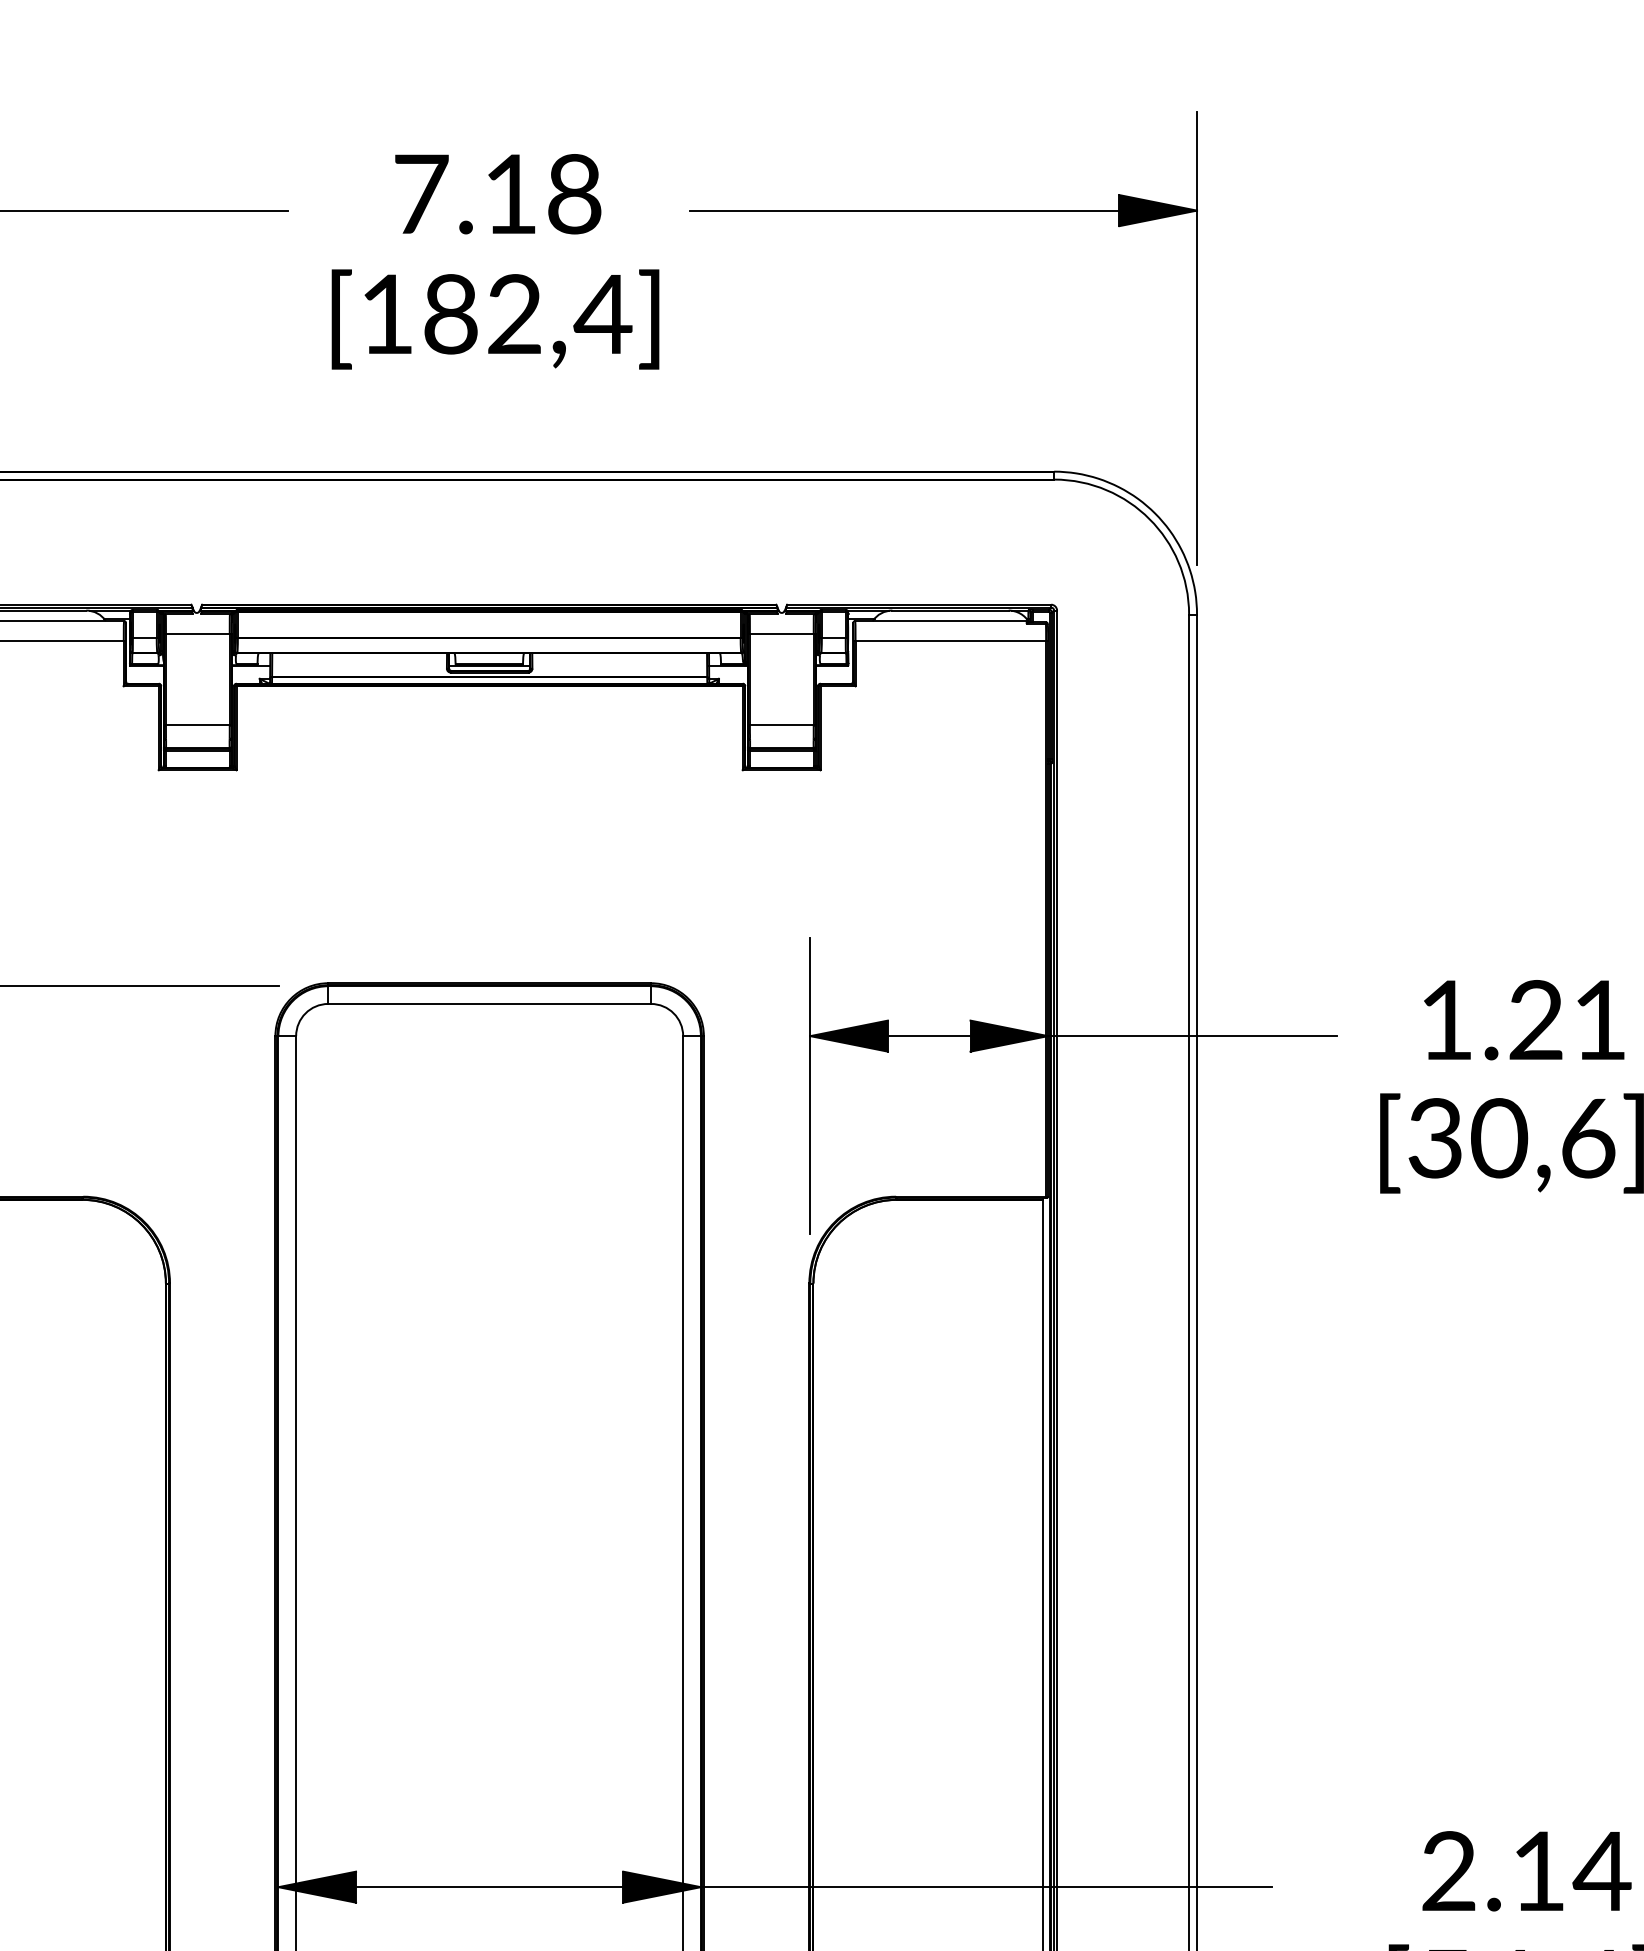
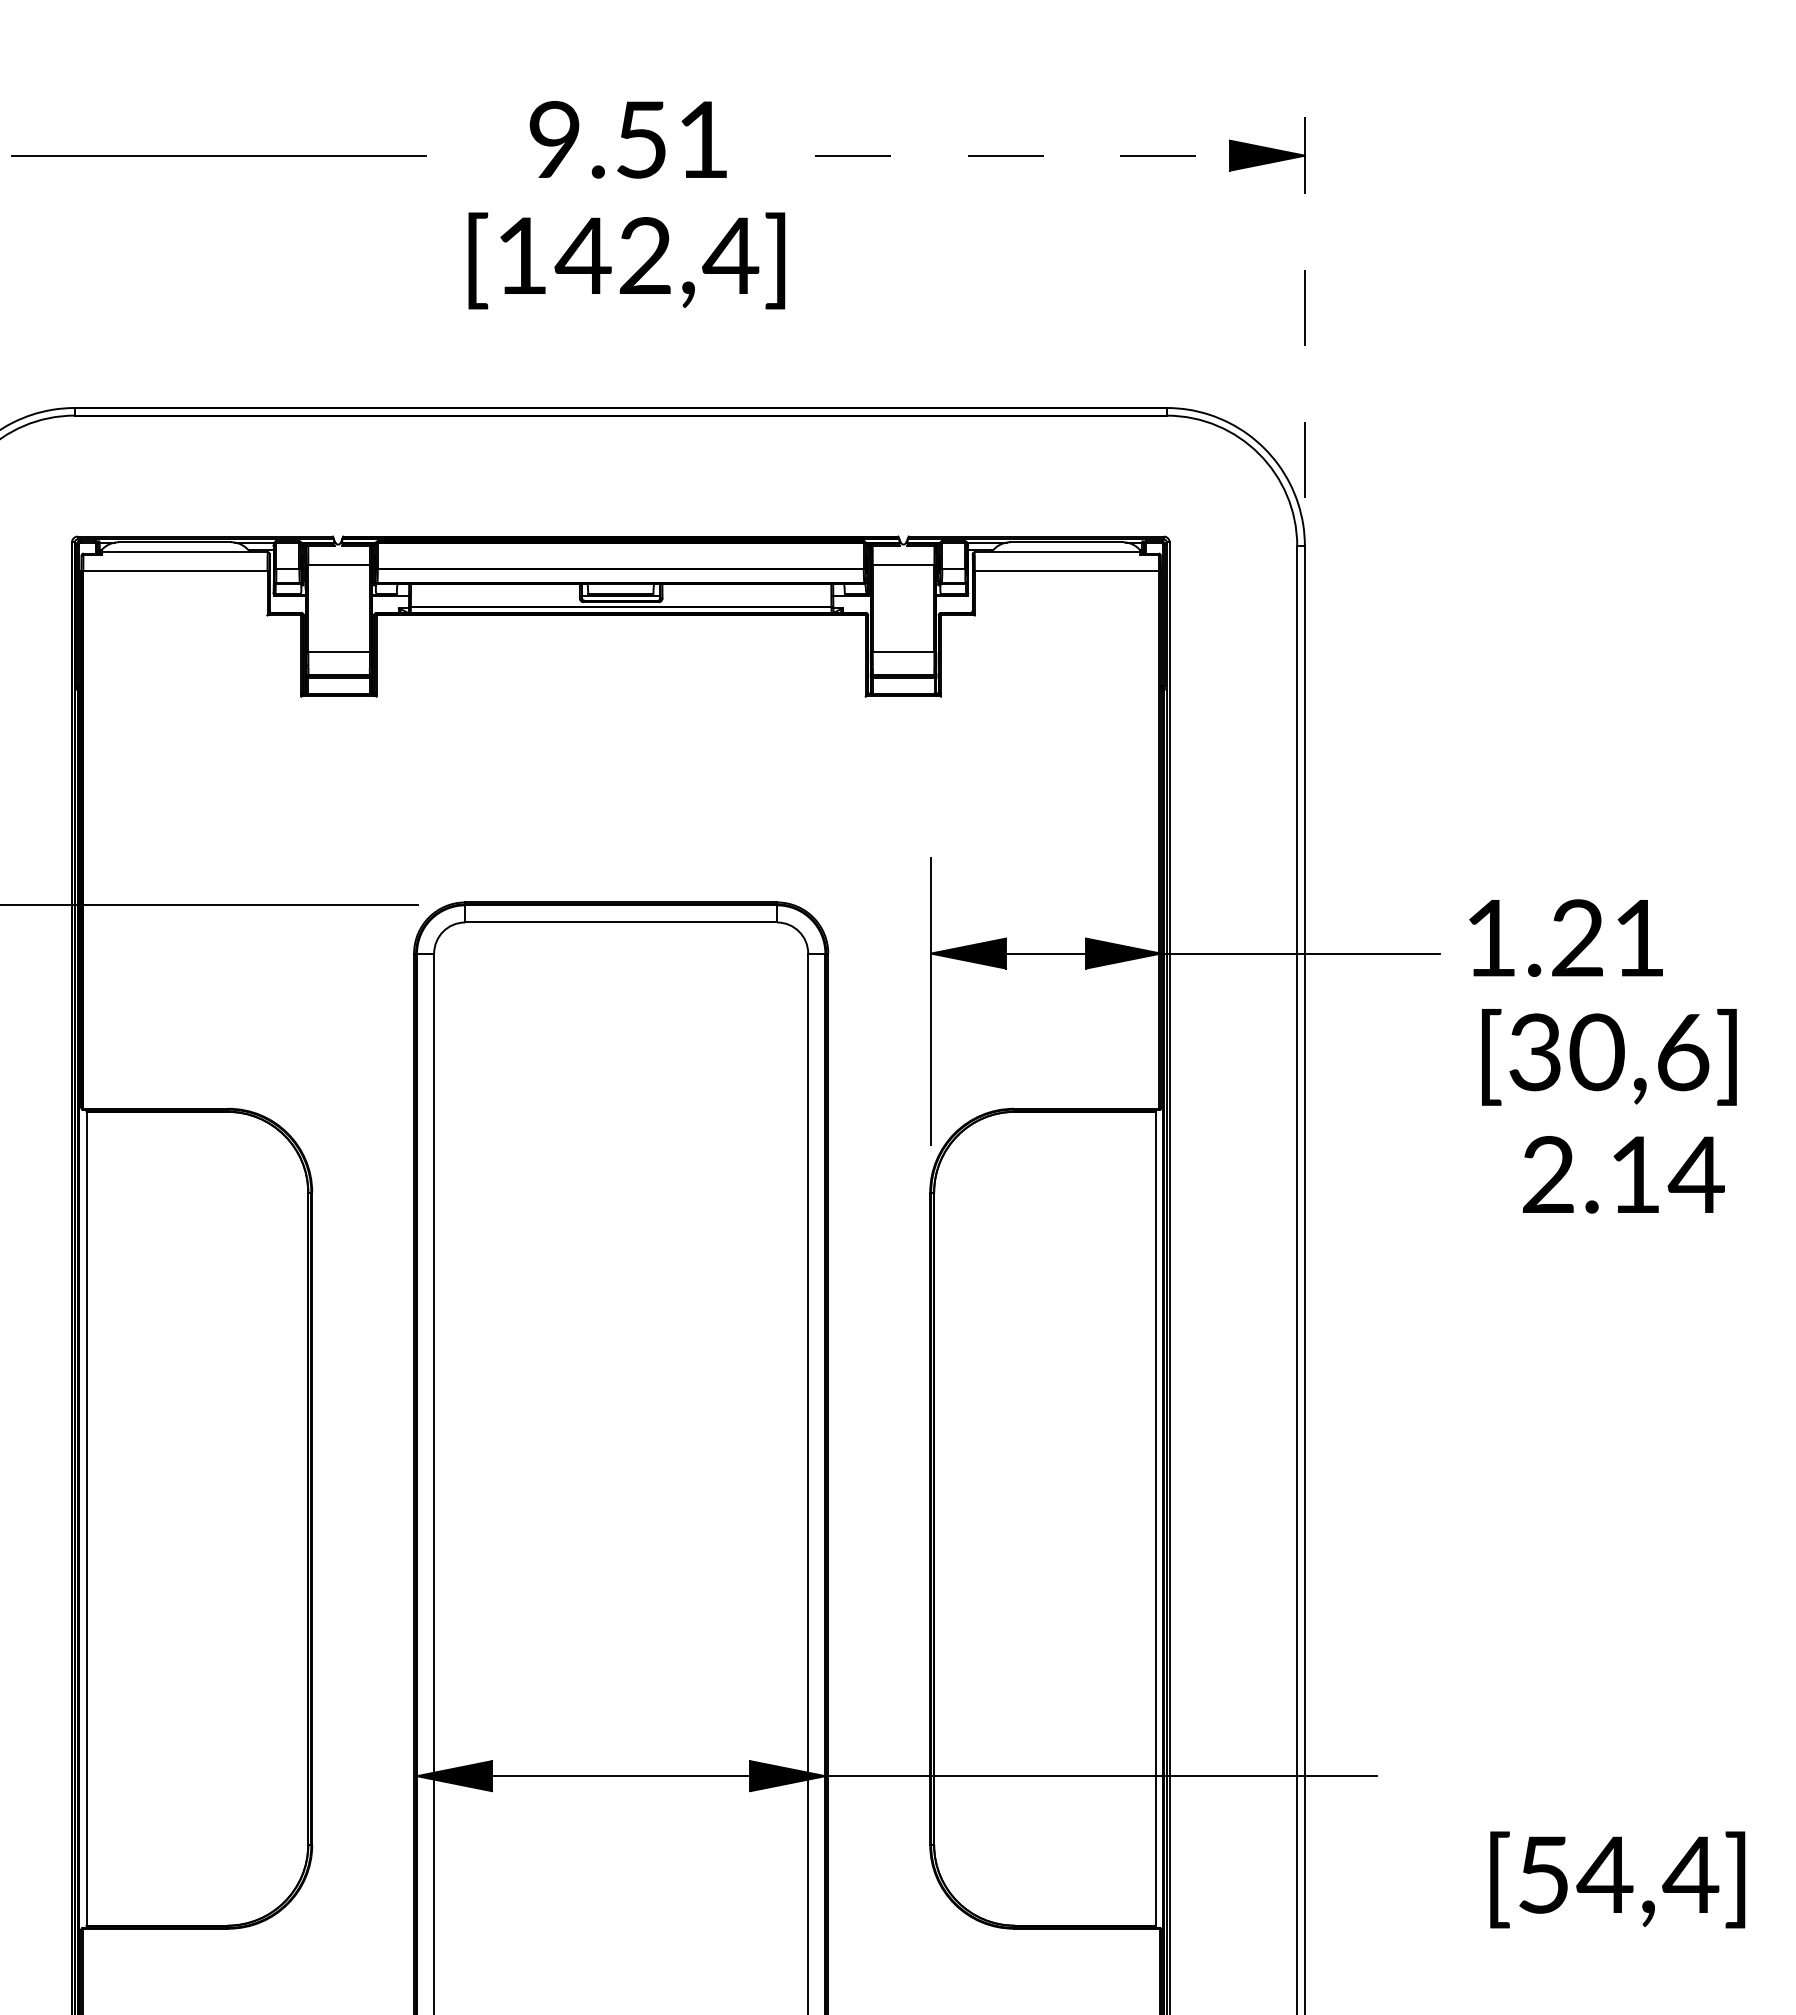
text: (498, 193) -> (629, 139), 7.18 -> 9.51
line: (905, 210) -> (1023, 155), solid -> dashed
text: (449, 313) -> (582, 255), [182,4] -> [142,4]
line: (1196, 338) -> (1304, 279), solid -> dashed
text: (1523, 1019) -> (1565, 937), moved
text: (1526, 1870) -> (1623, 1174), moved

